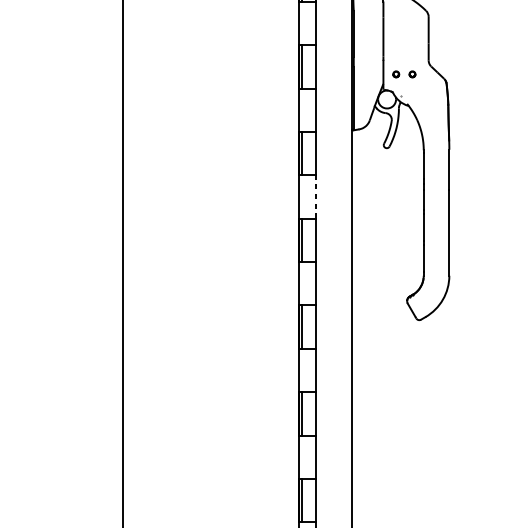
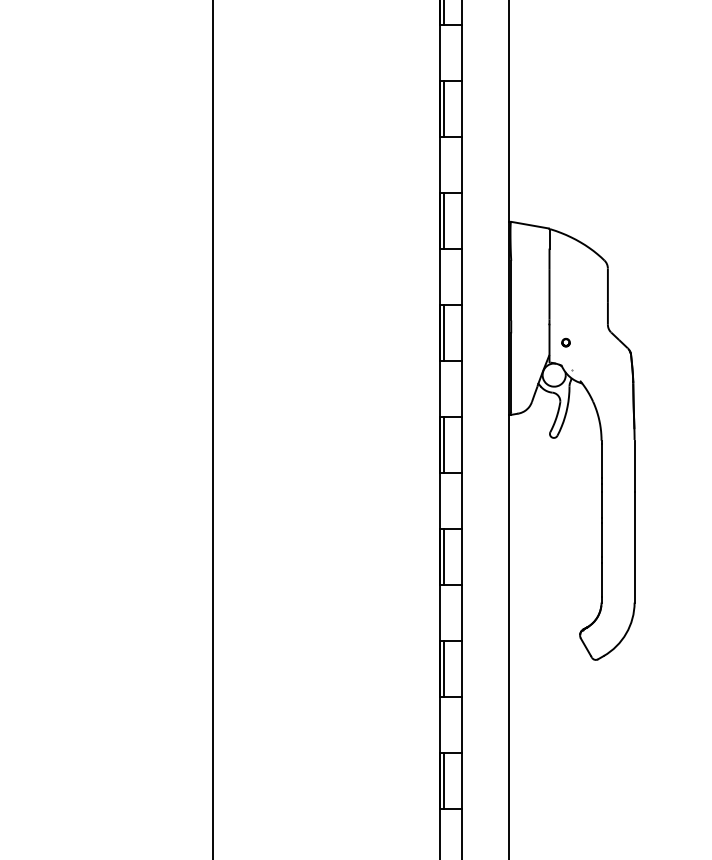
part: (412, 74) -> (586, 342), removed
line: (316, 197) -> (462, 501), dashed -> solid

